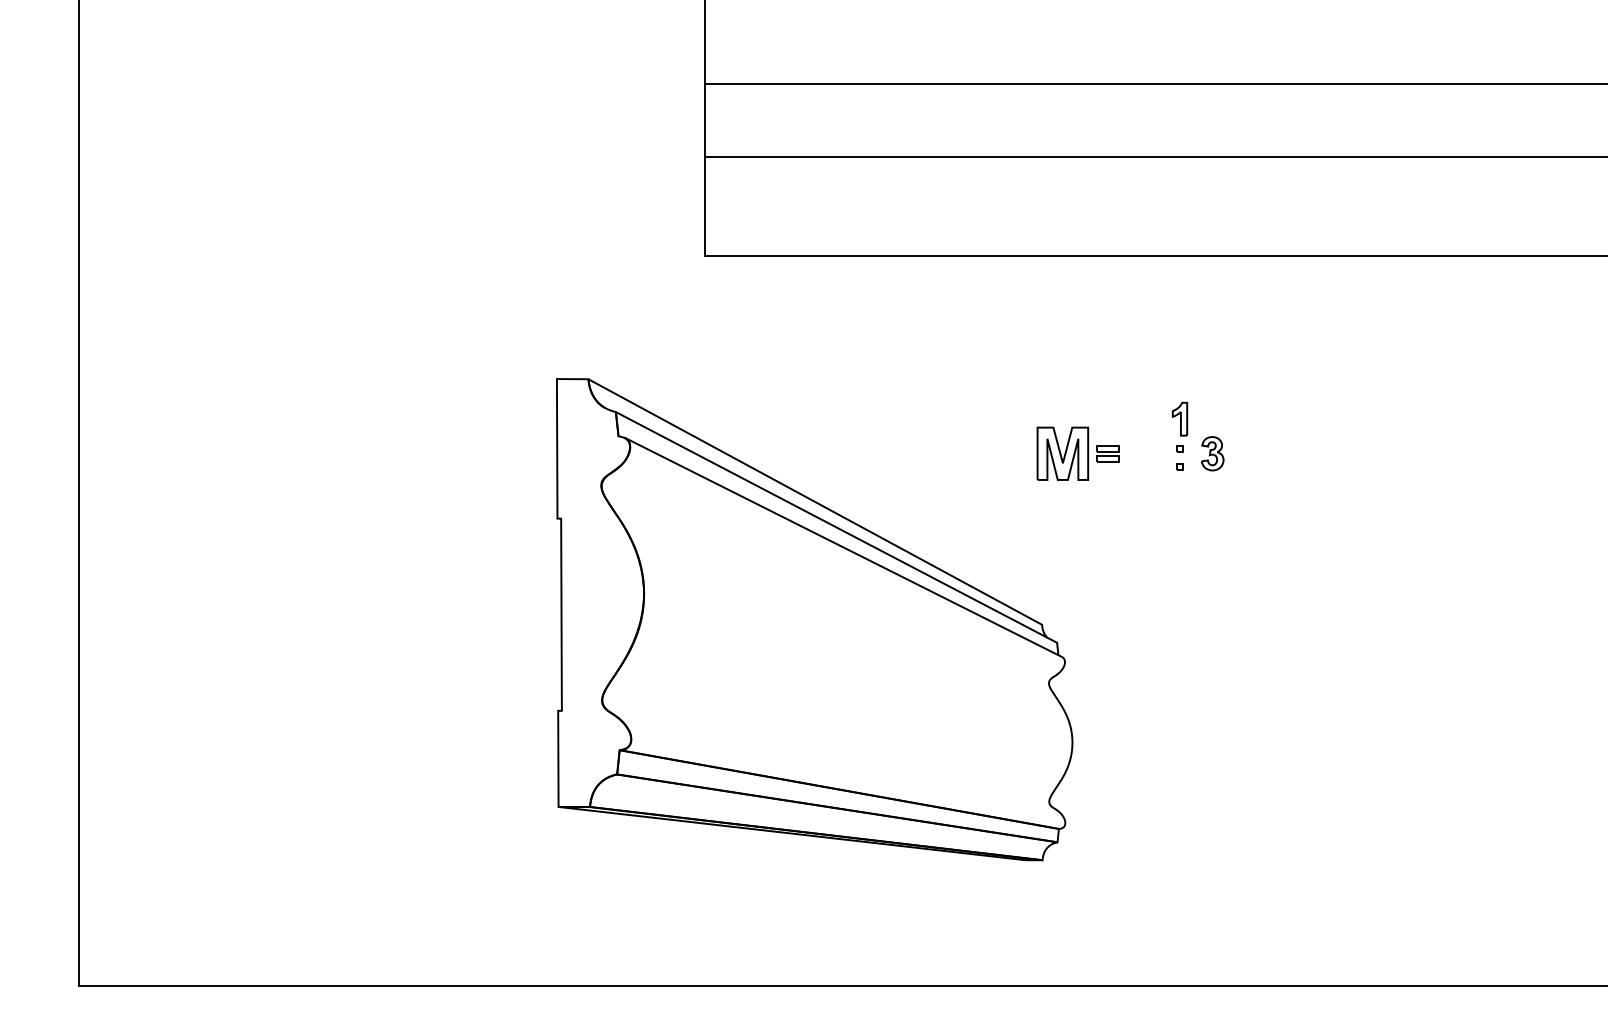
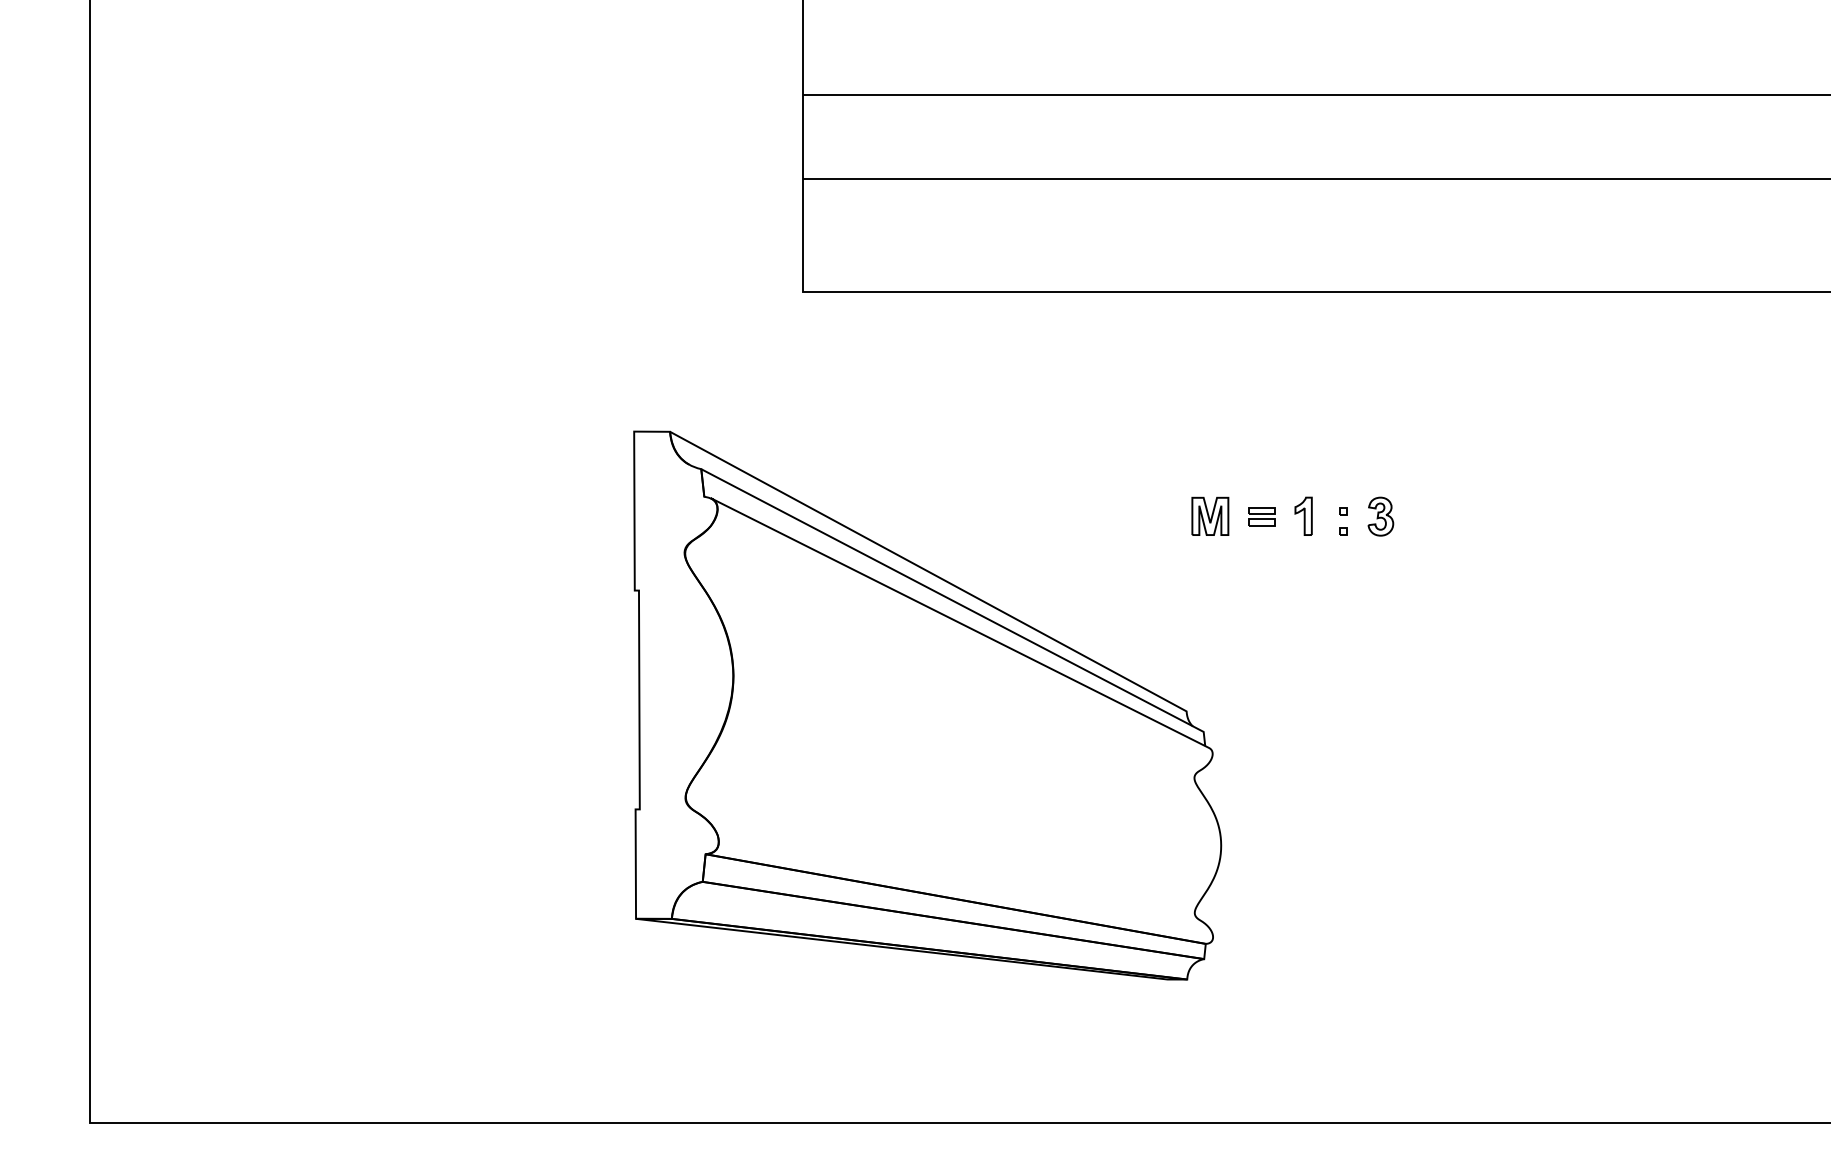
part: (1179, 418) -> (1303, 515), moved
part: (1063, 452) -> (1210, 515), size x0.62

